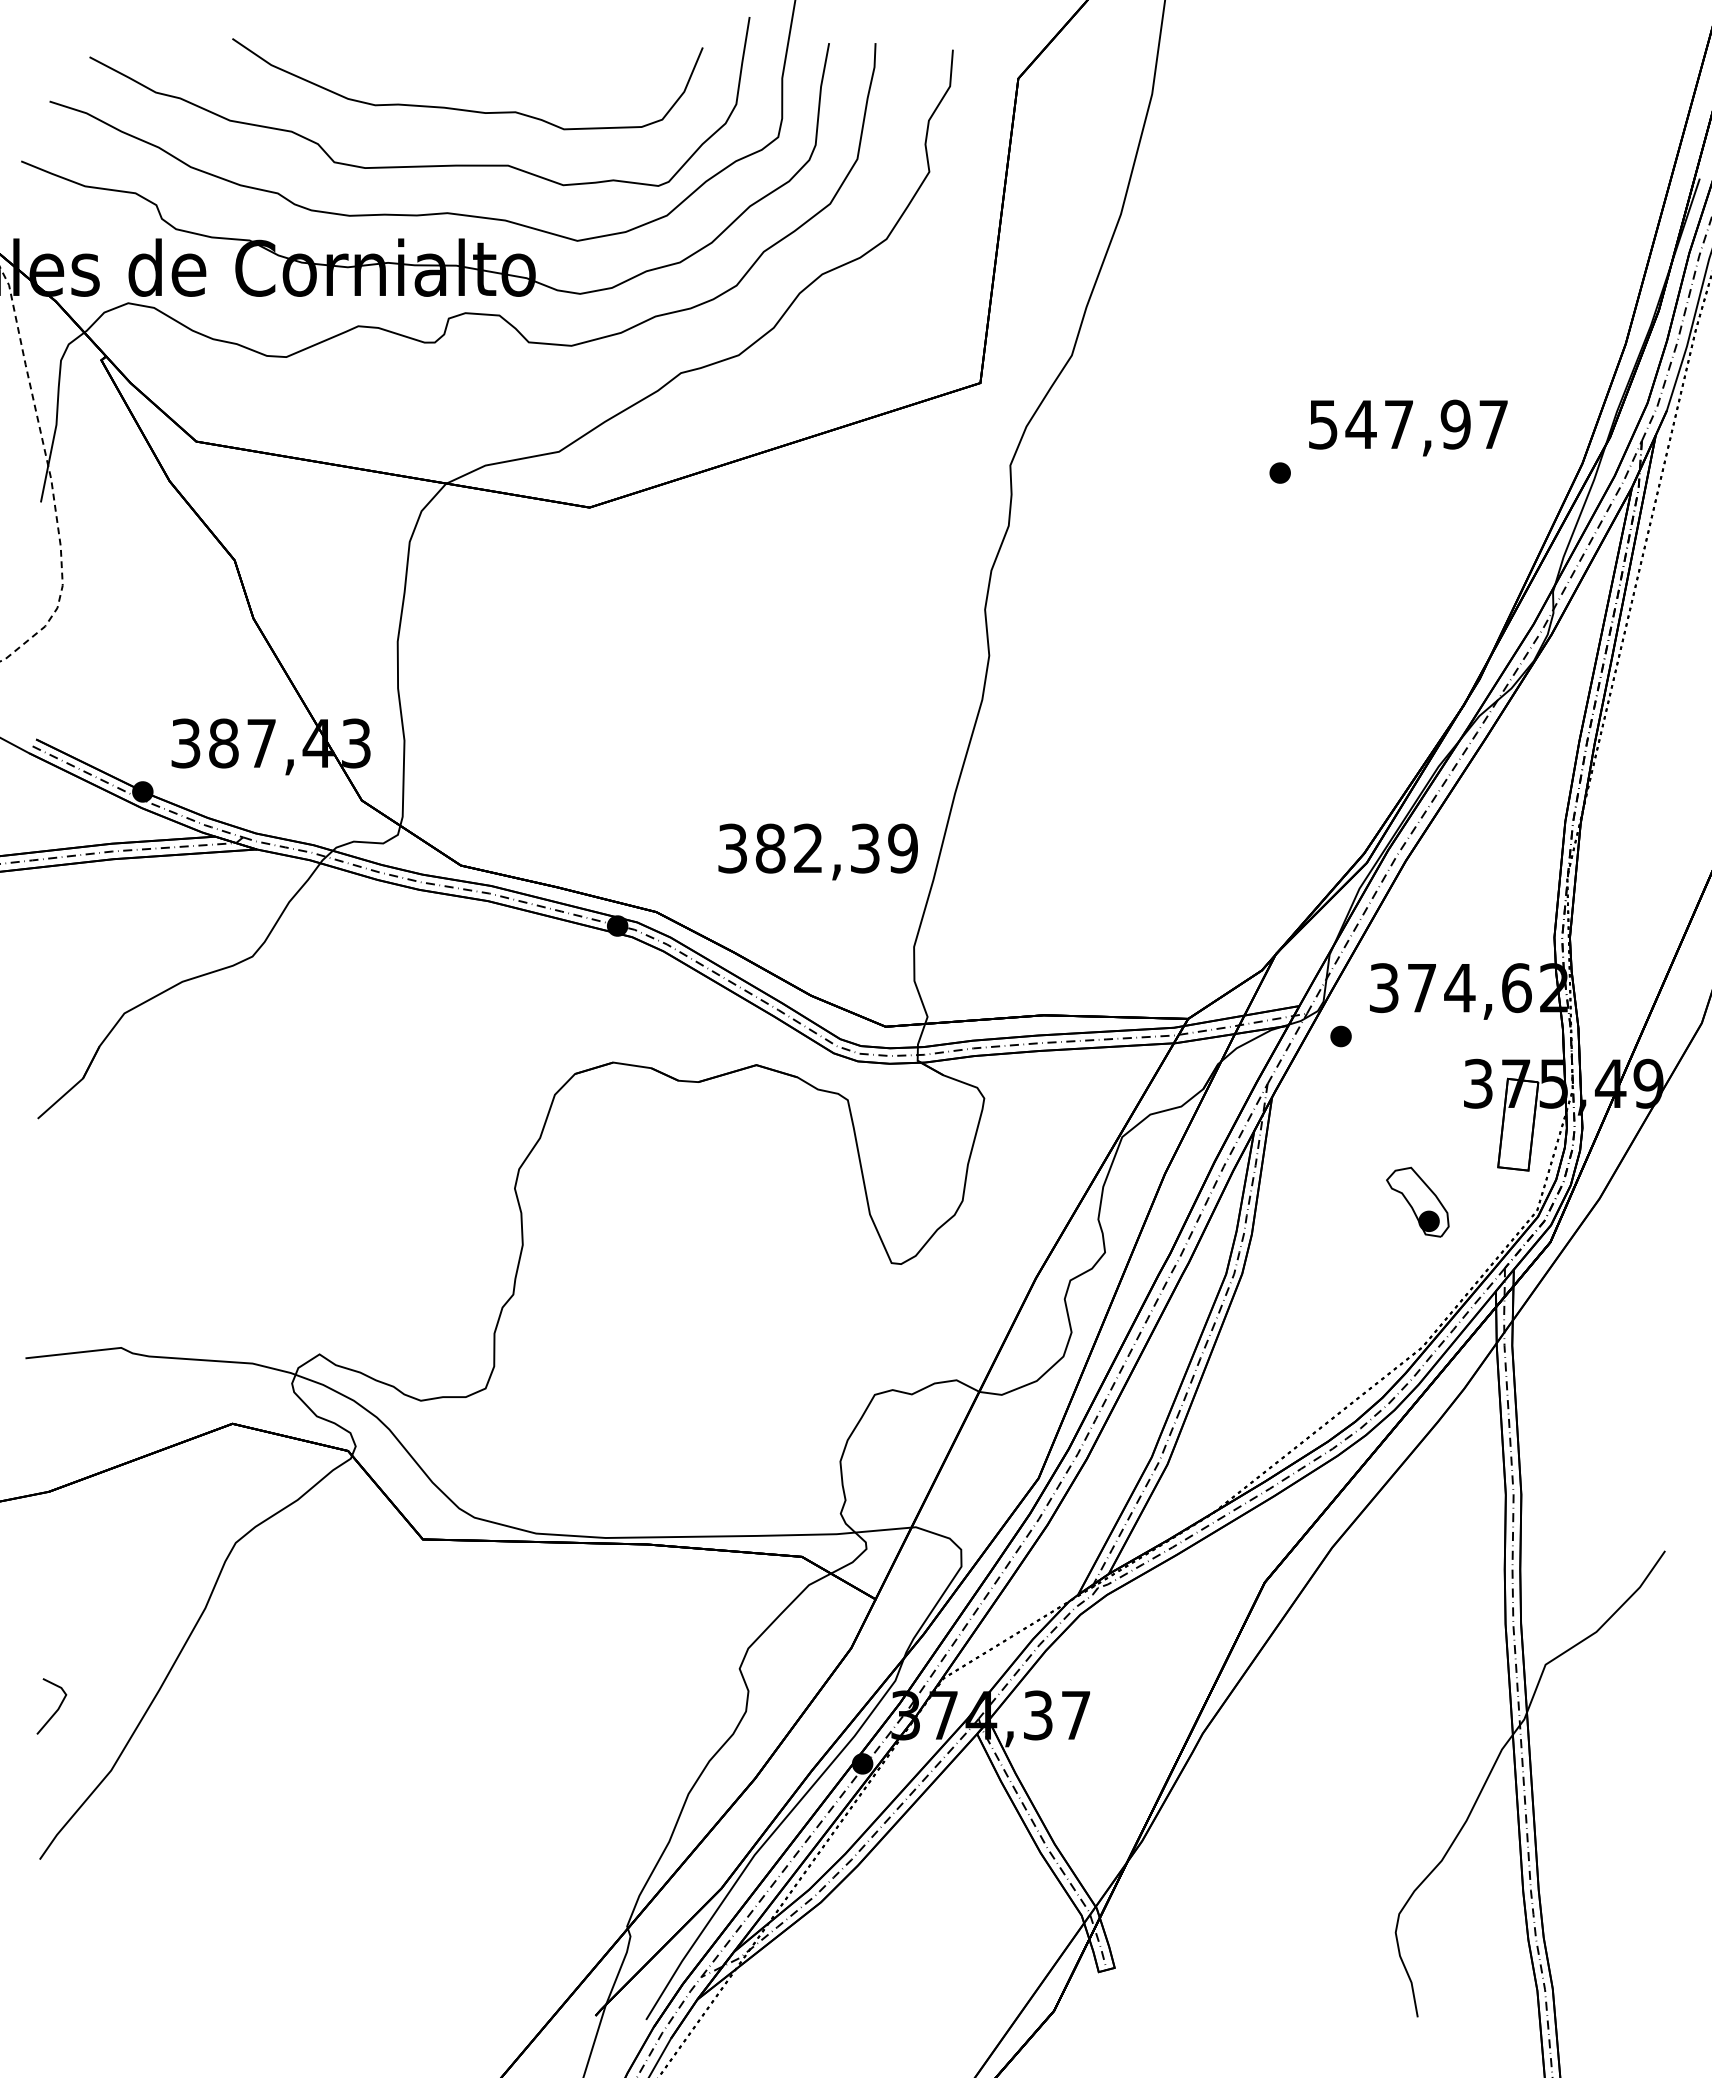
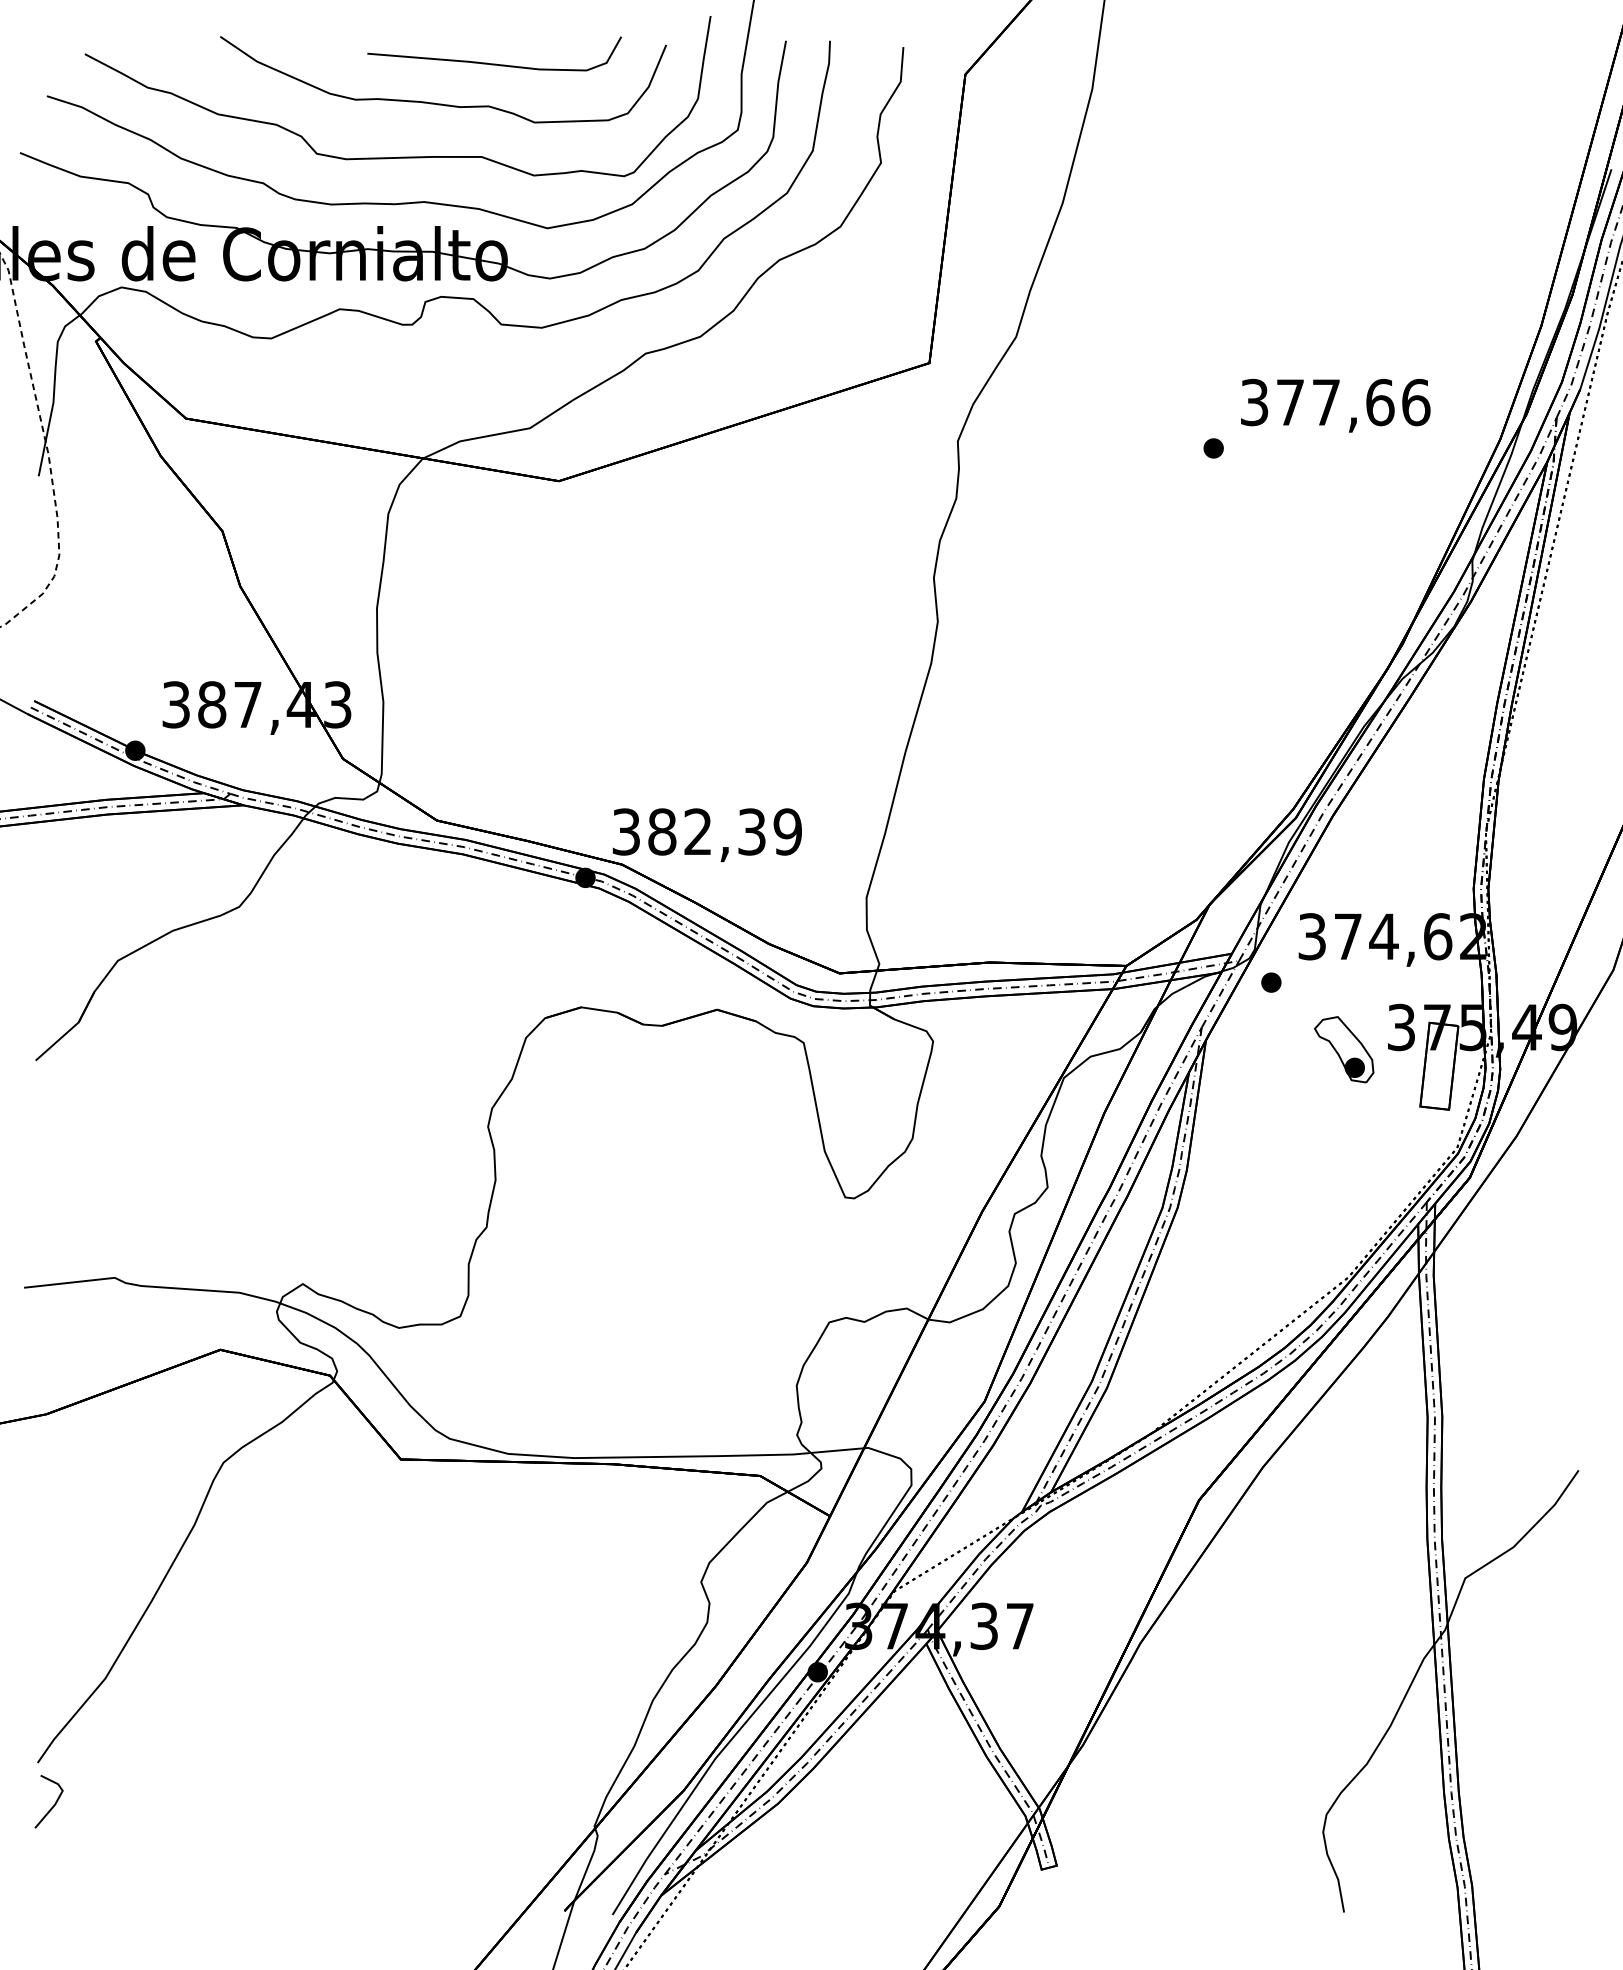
curve: (517, 66) -> (490, 62), added
text: (1408, 424) -> (1335, 402), 547,97 -> 377,66
text: (817, 851) -> (706, 834), moved
part: (1417, 1201) -> (1343, 1048), moved
line: (56, 1709) -> (53, 1804), moved

